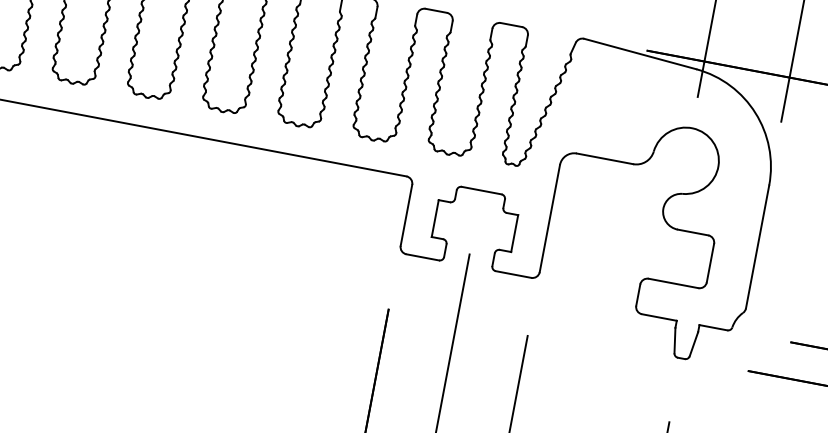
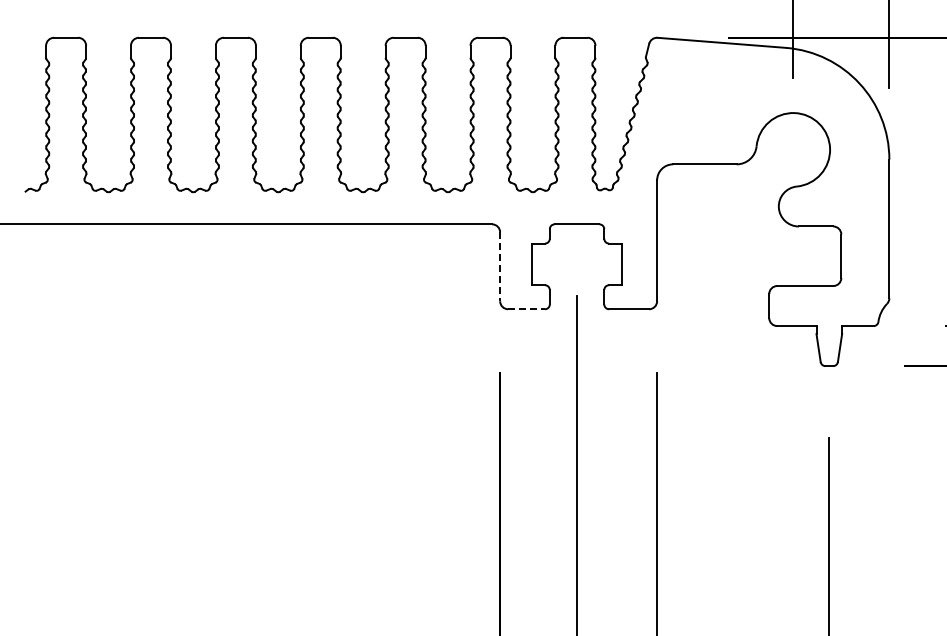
line: (406, 216) -> (500, 267), solid -> dashed
line: (423, 257) -> (527, 309), solid -> dashed

